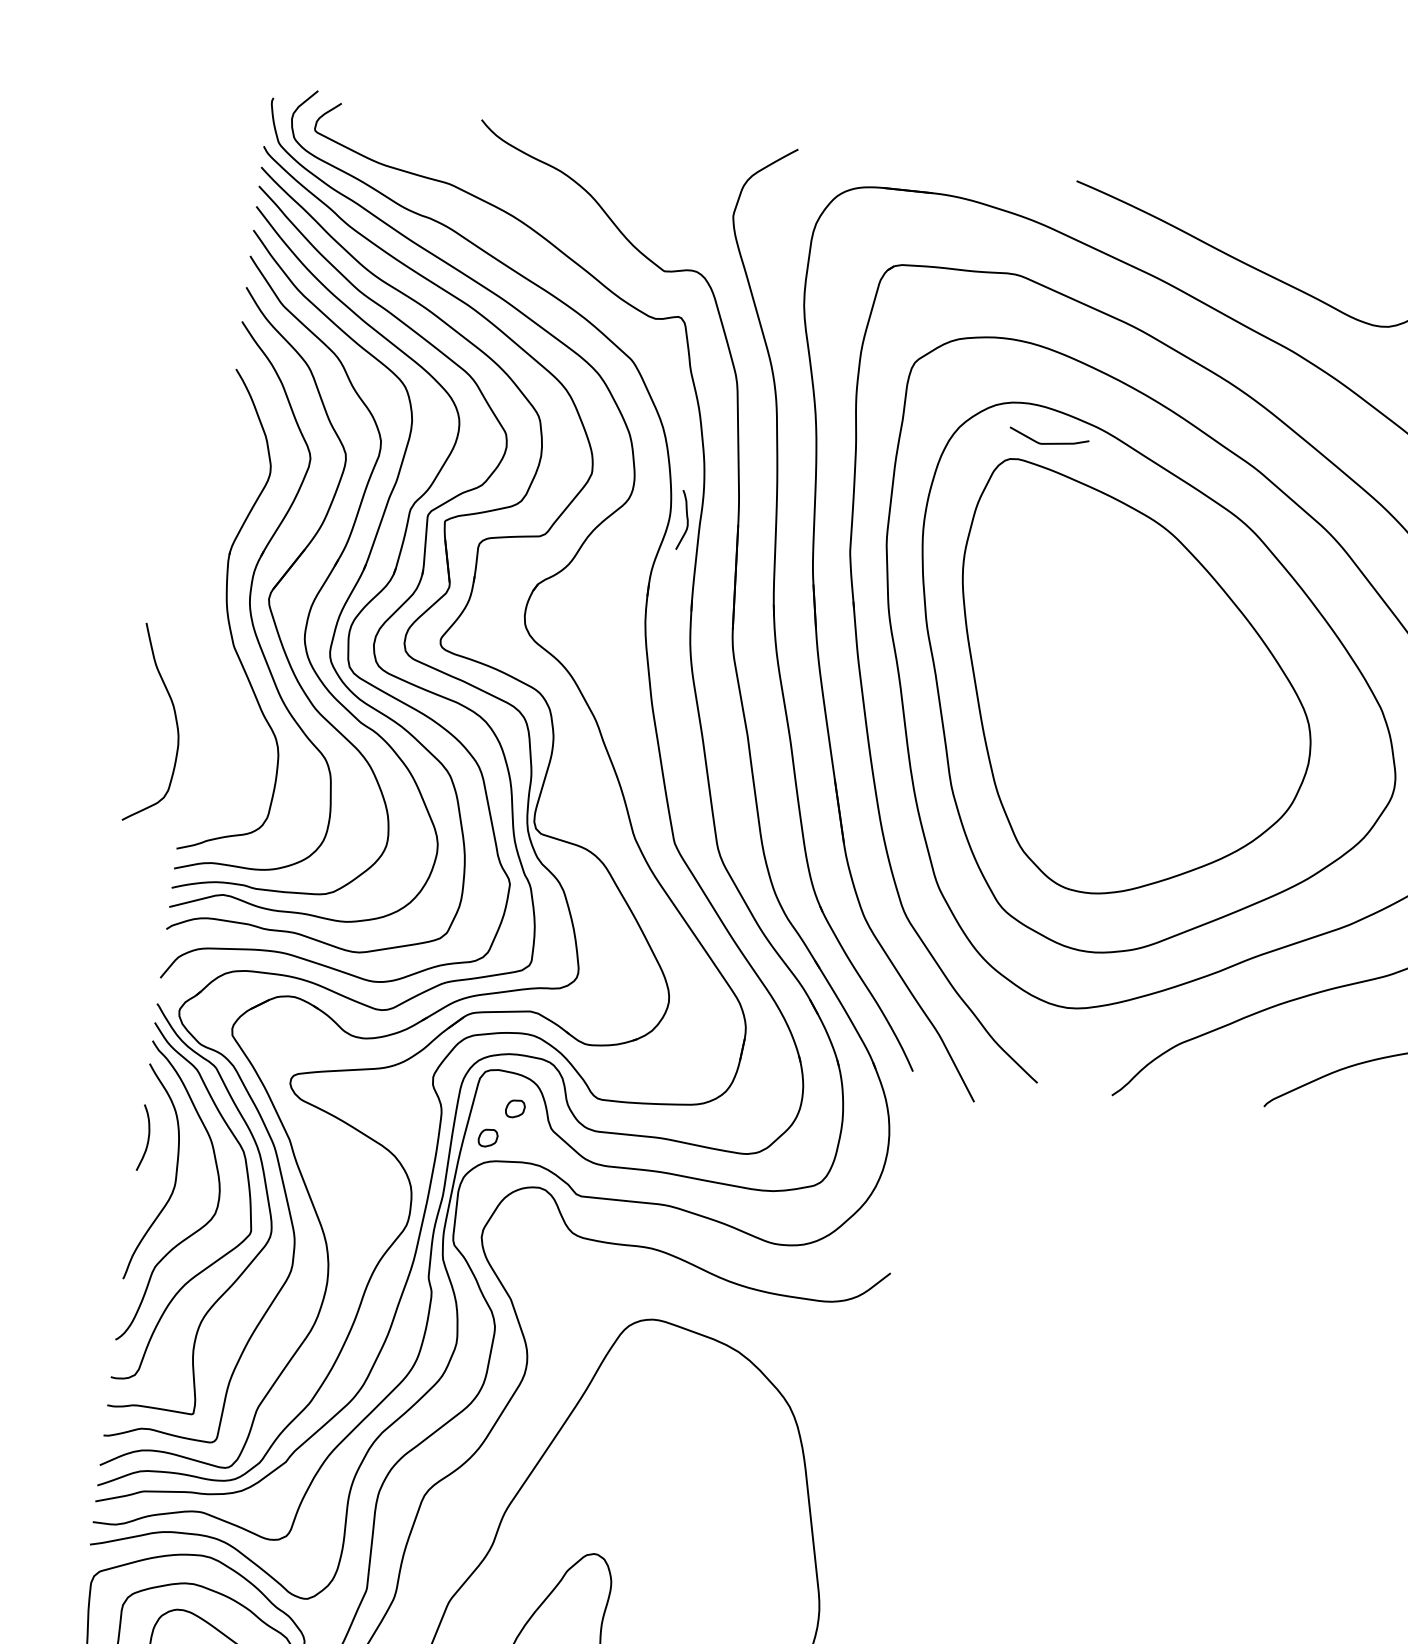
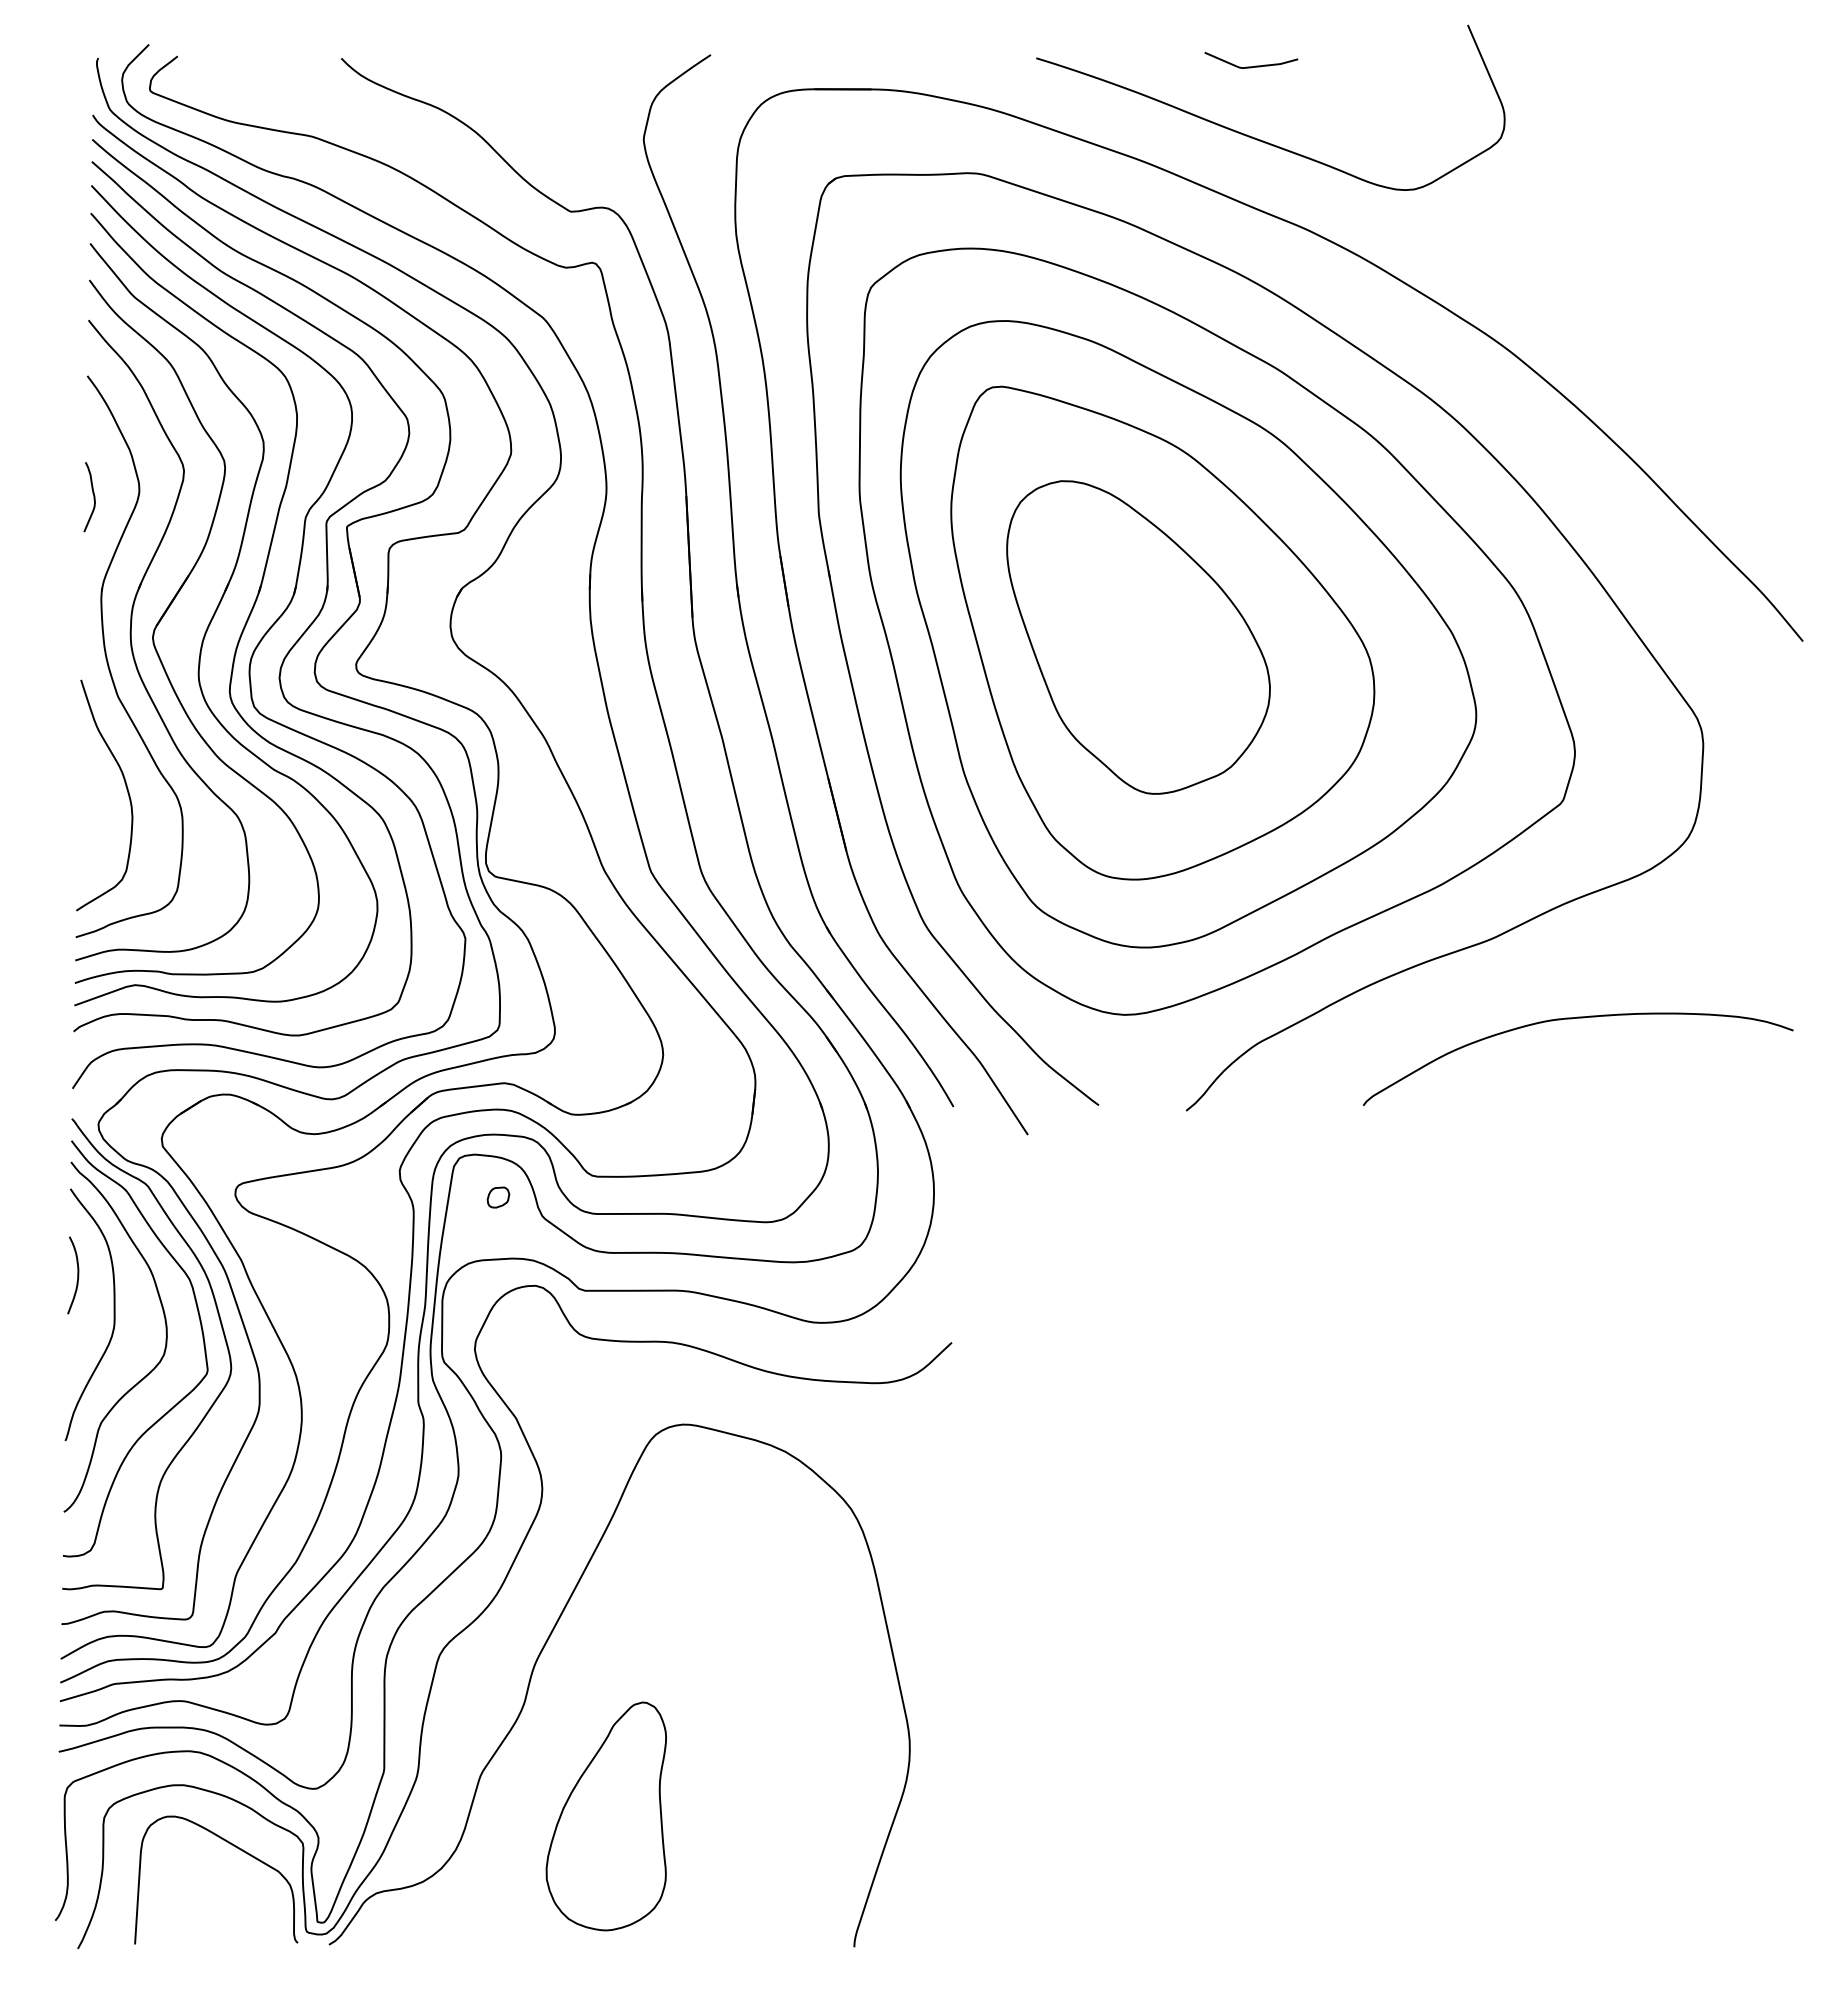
curve: (1048, 443) -> (1251, 66), moved
curve: (686, 520) -> (93, 497), moved
part: (1112, 686) -> (1138, 637), added
curve: (175, 721) -> (126, 790), moved
part: (488, 1138) -> (470, 1234), removed

